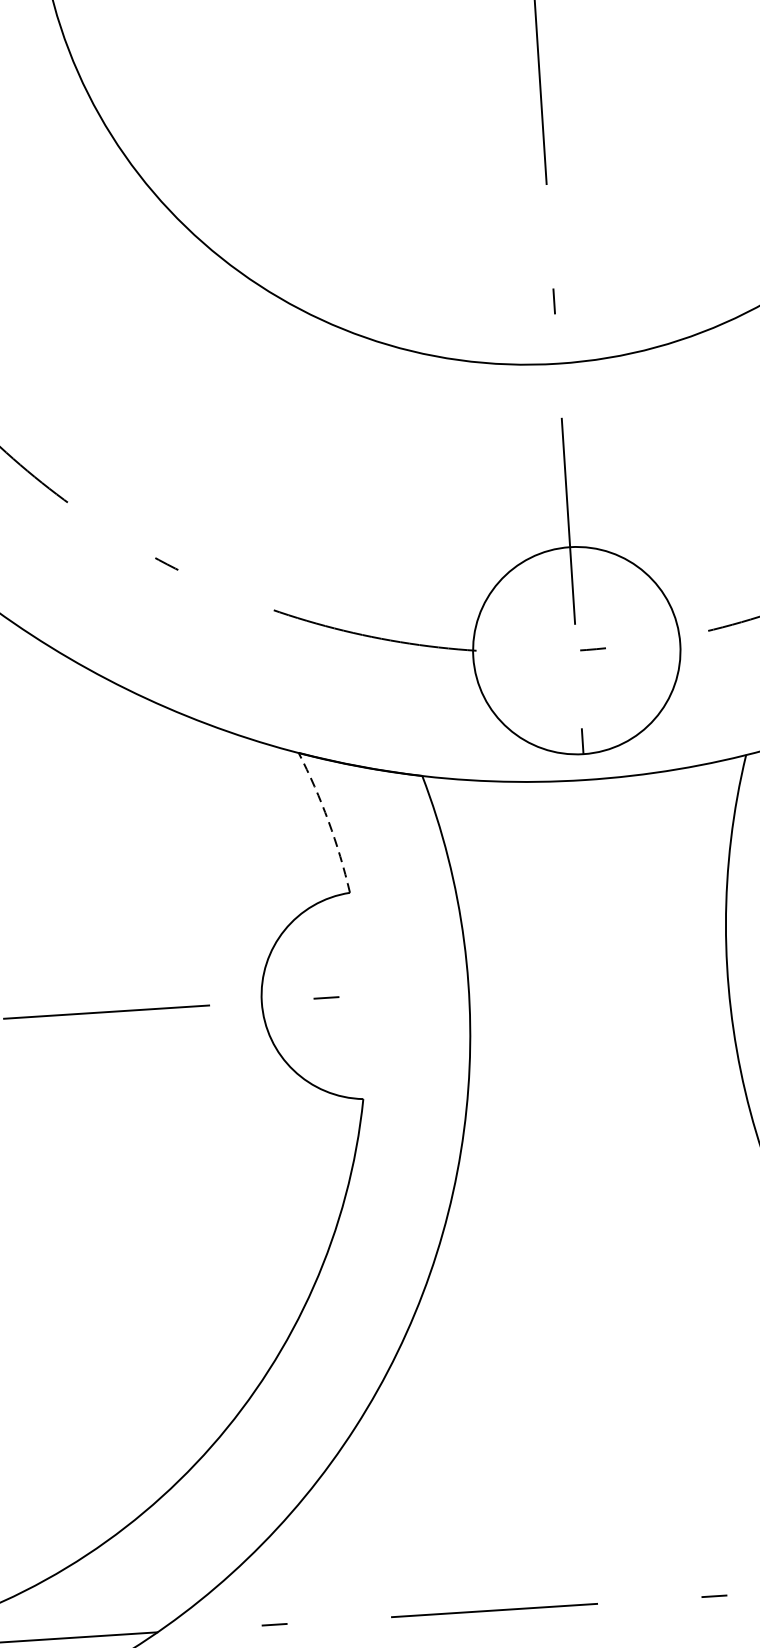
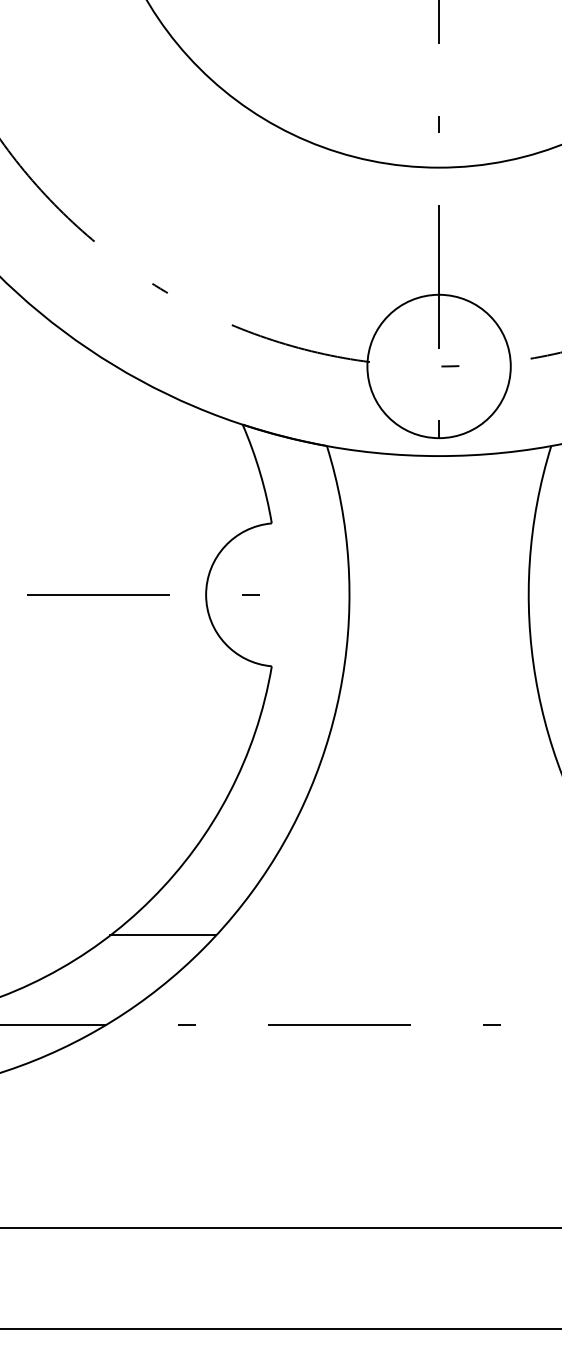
arc: (328, 821) -> (260, 473), dashed -> solid
line: (232, 1497) -> (163, 935), added

